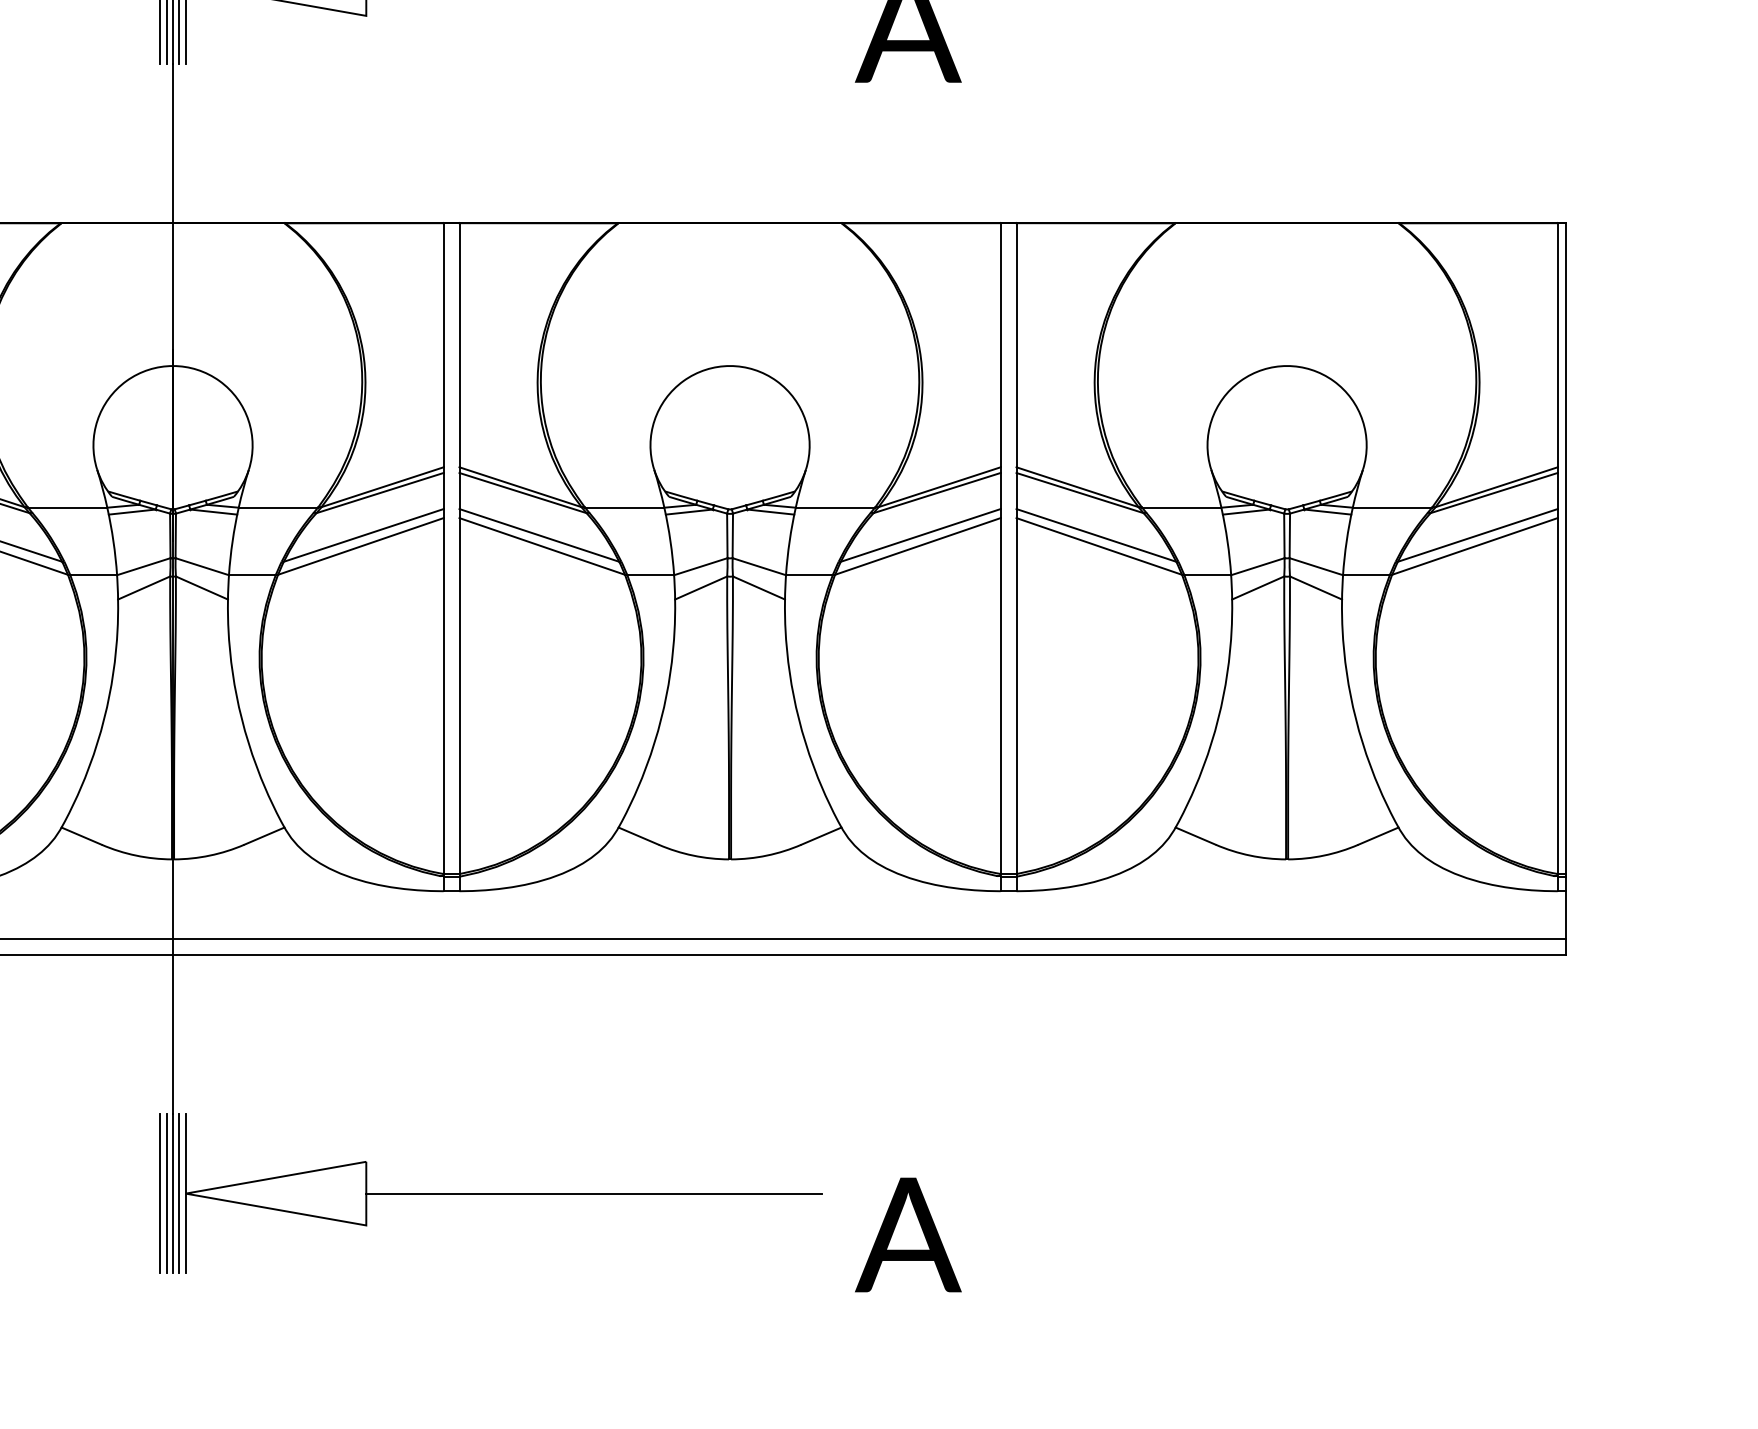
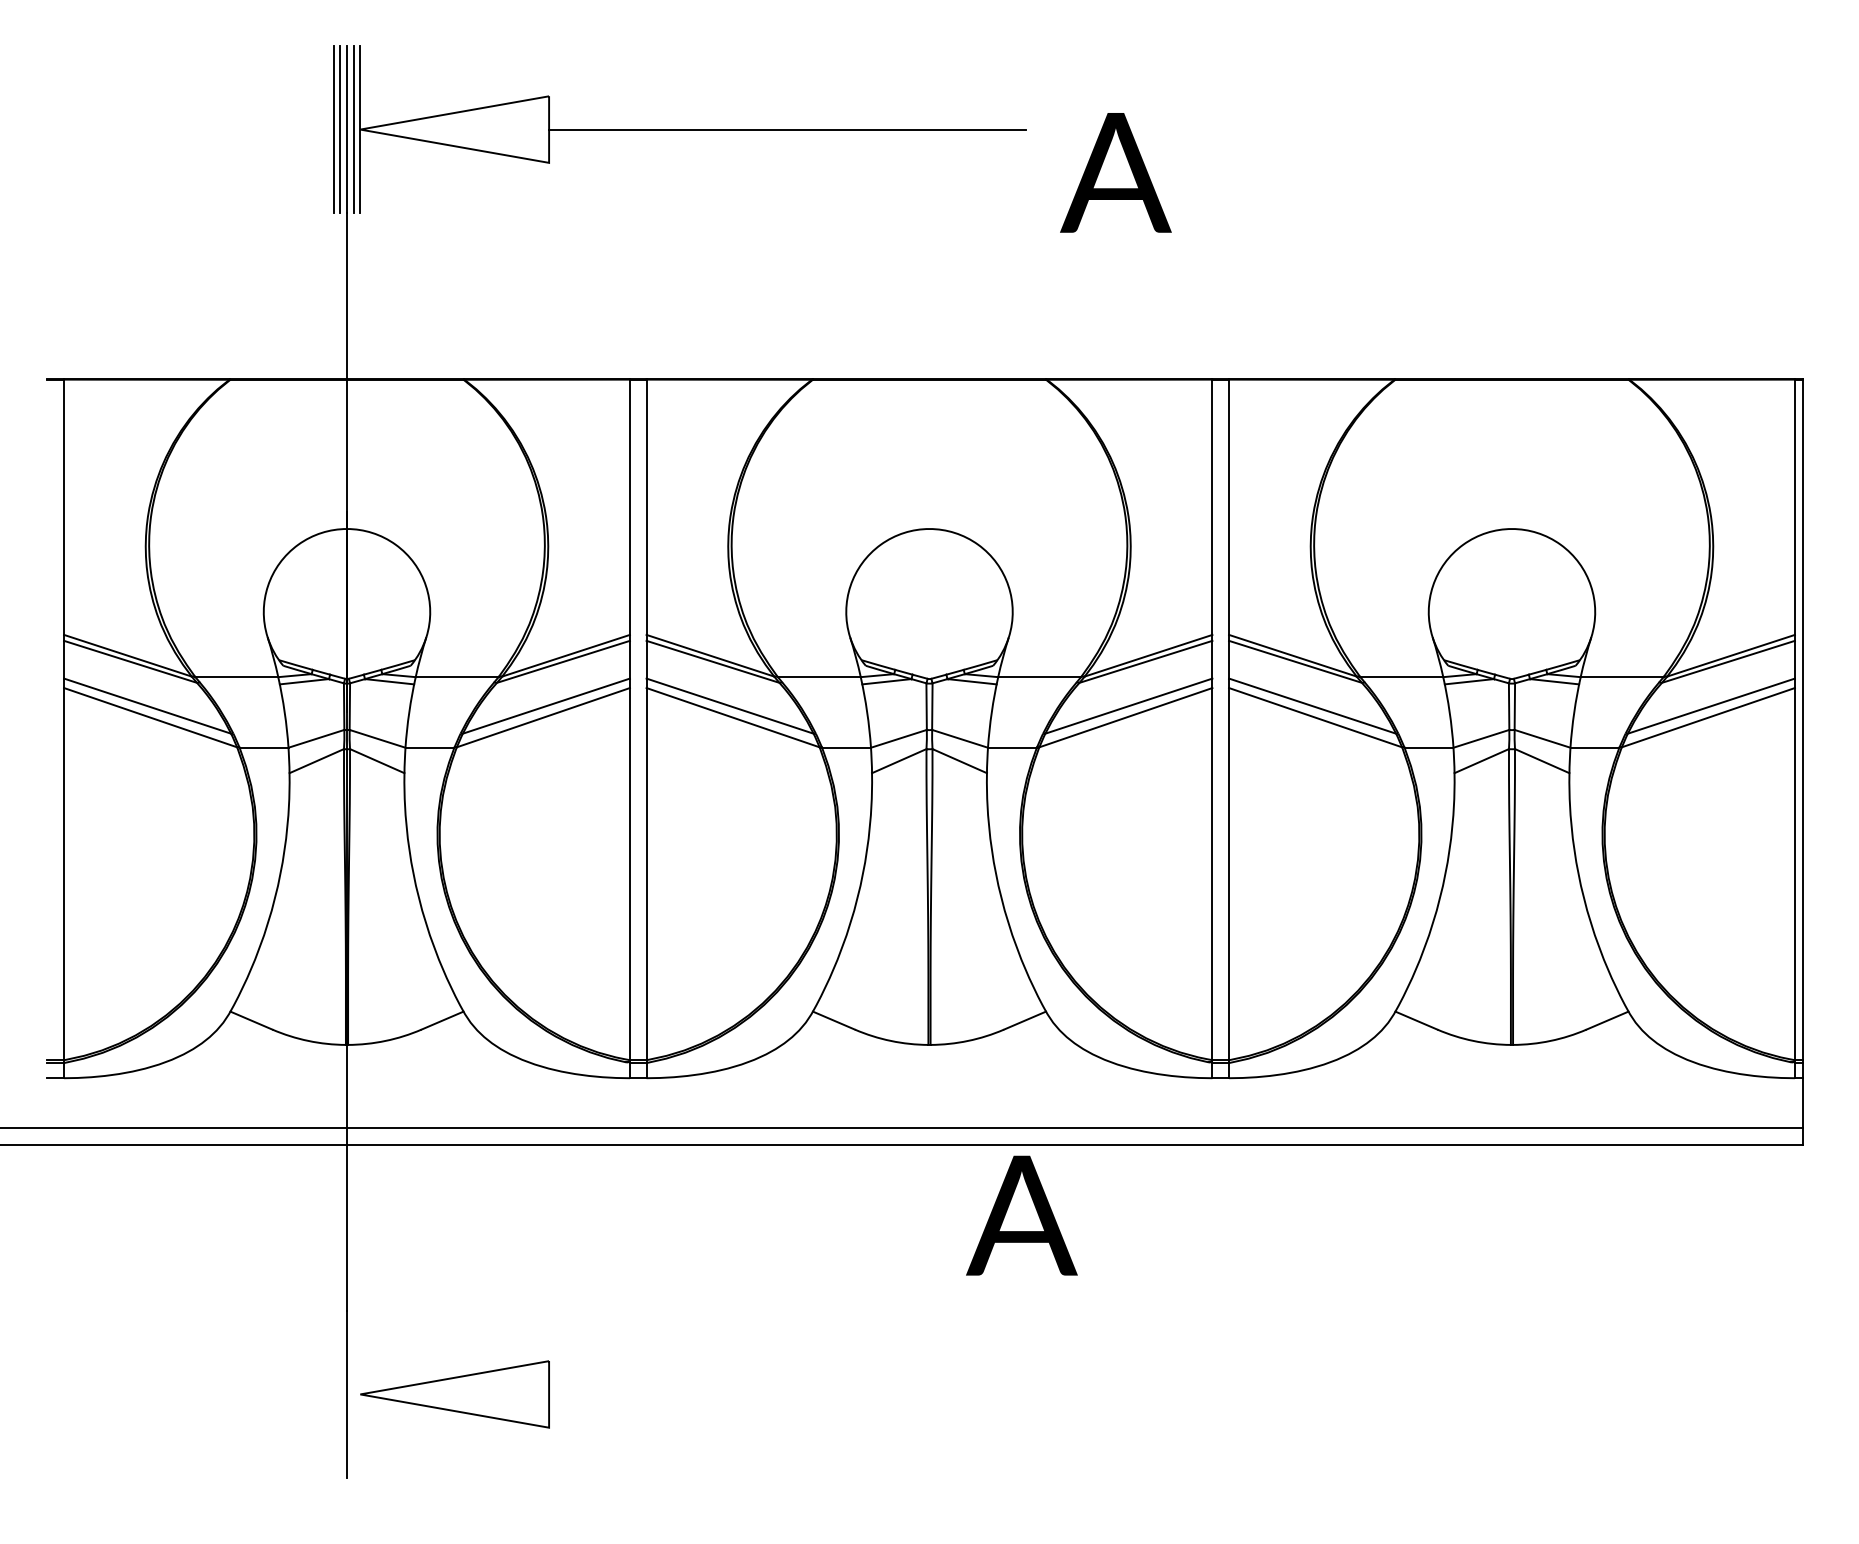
line: (160, 1193) -> (333, 1394), removed
line: (166, 1193) -> (340, 1394), removed
line: (179, 1193) -> (353, 1394), removed
line: (185, 1193) -> (360, 1394), removed
line: (594, 1193) -> (787, 1394), removed
text: (907, 1234) -> (1021, 1215), moved

